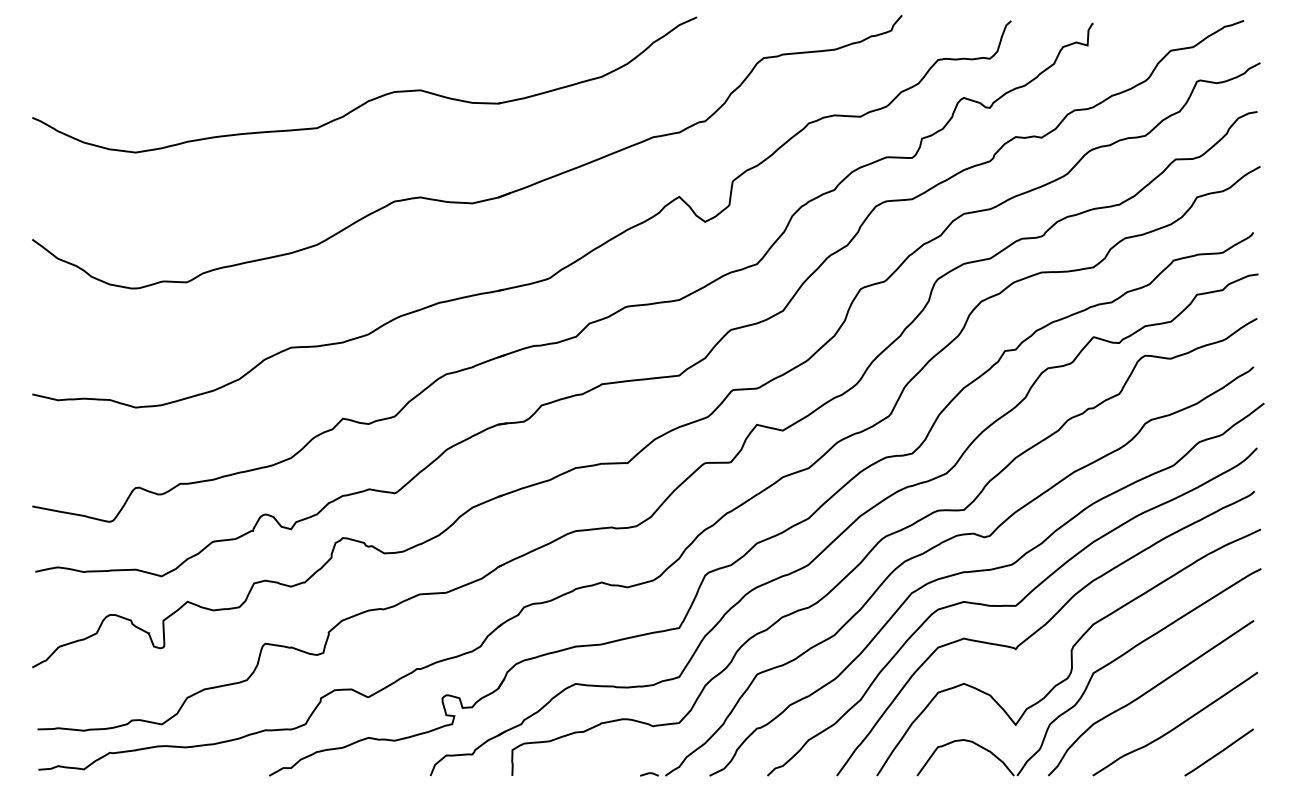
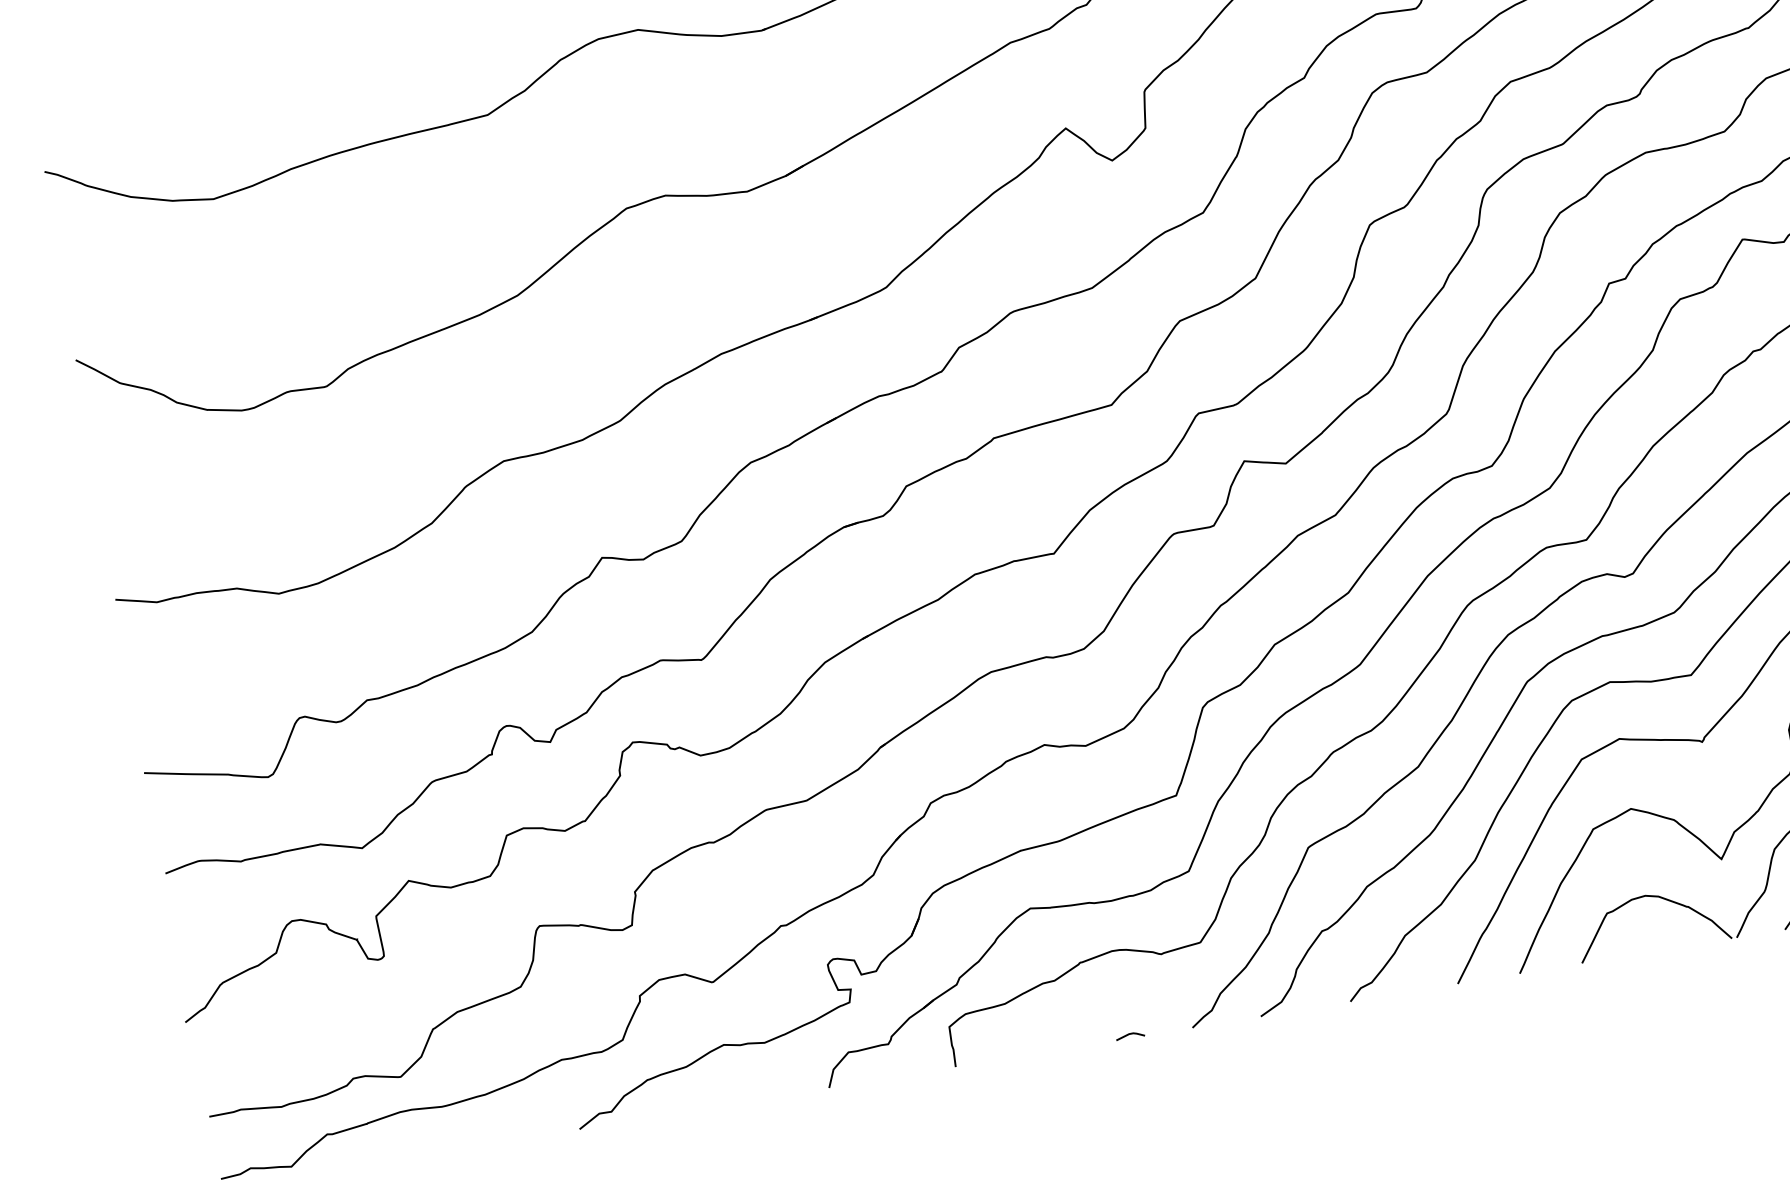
line: (649, 774) -> (1130, 1035), moved

